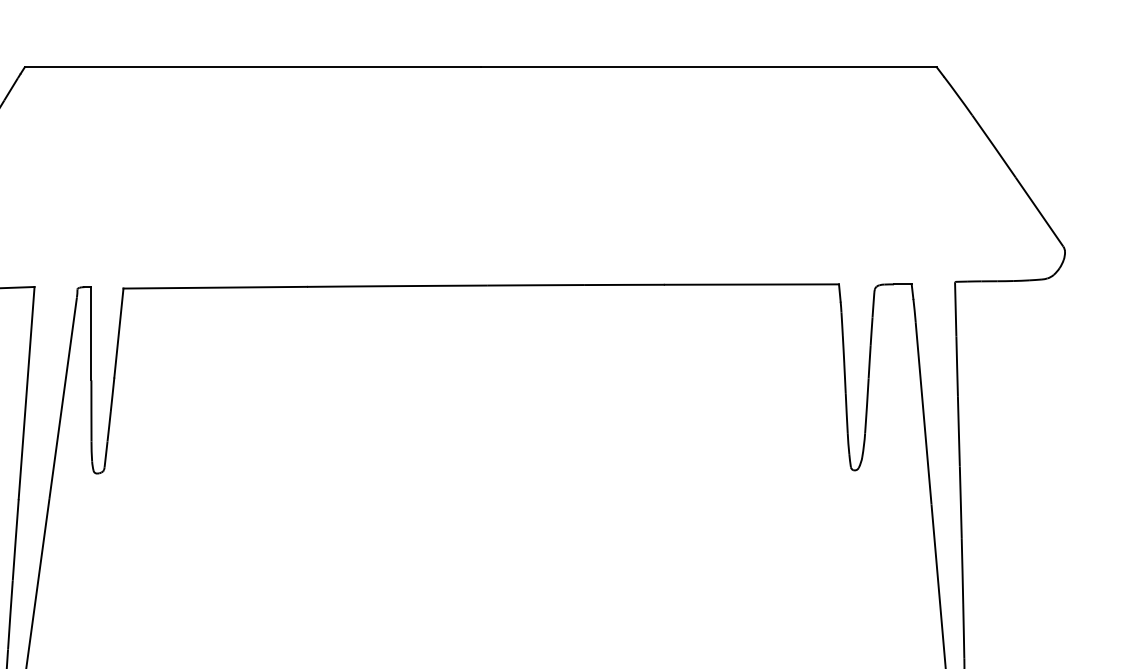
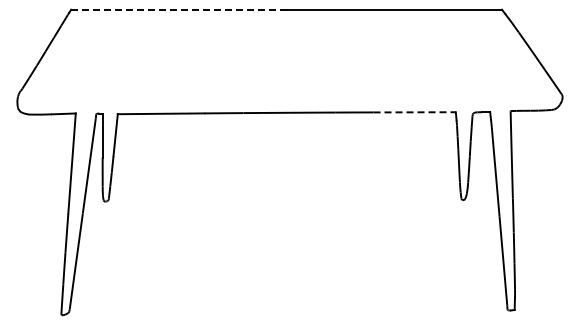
line: (251, 66) -> (178, 9), solid -> dashed
line: (753, 284) -> (415, 112), solid -> dashed

